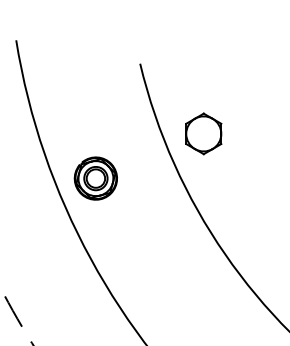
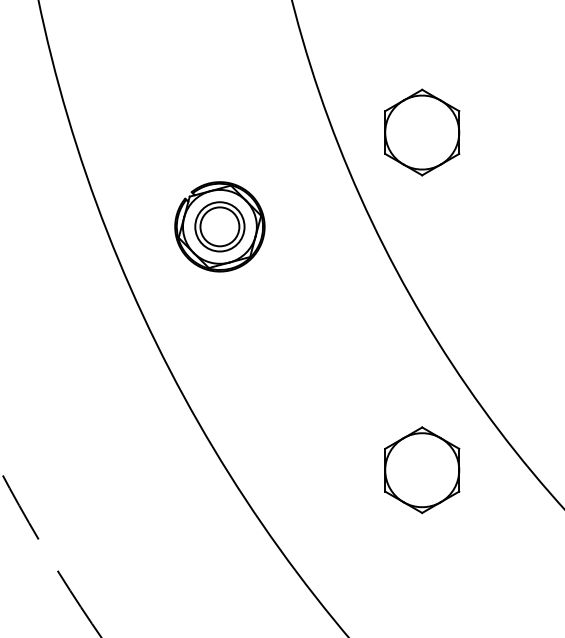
part: (95, 178) -> (219, 226), moved
part: (203, 293) -> (421, 469), added

